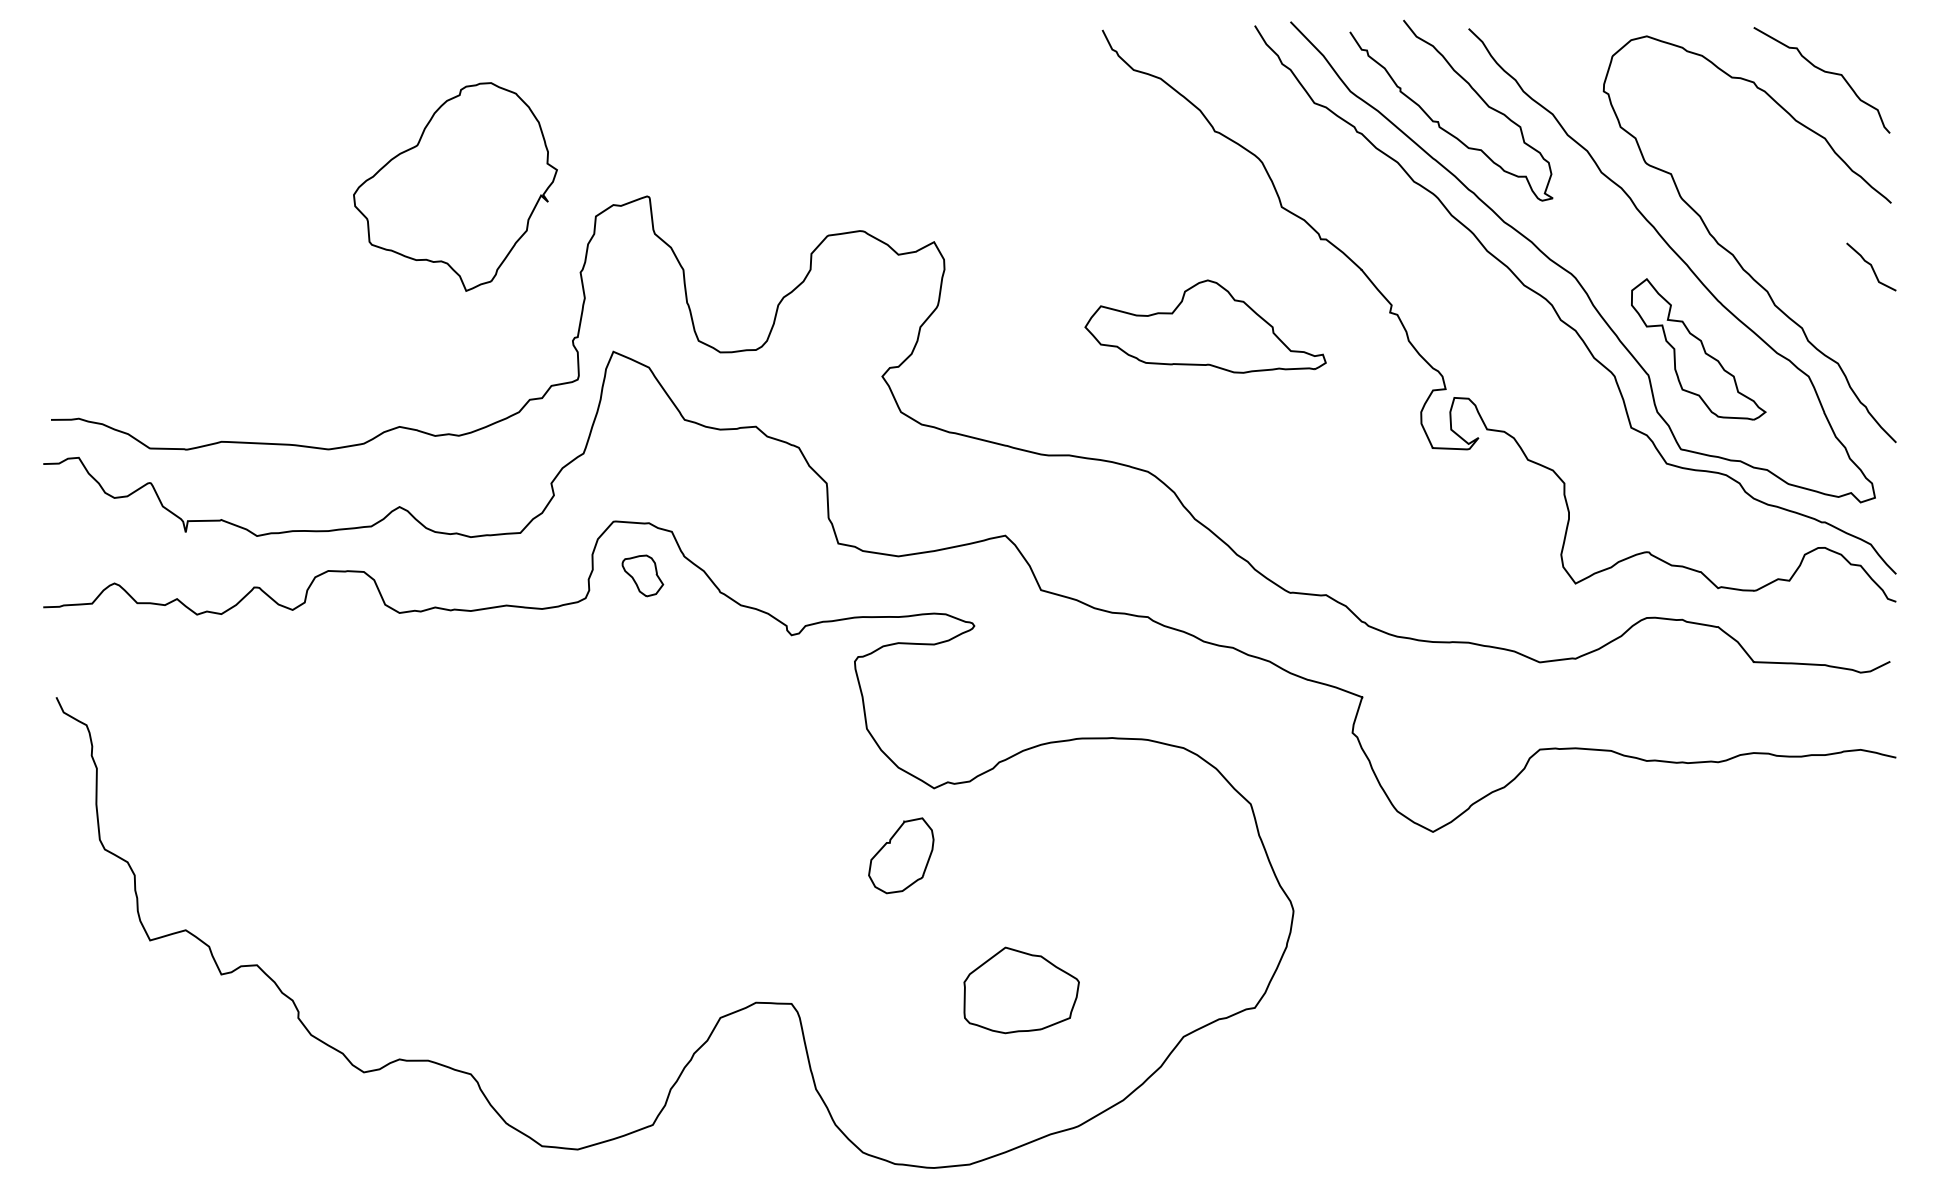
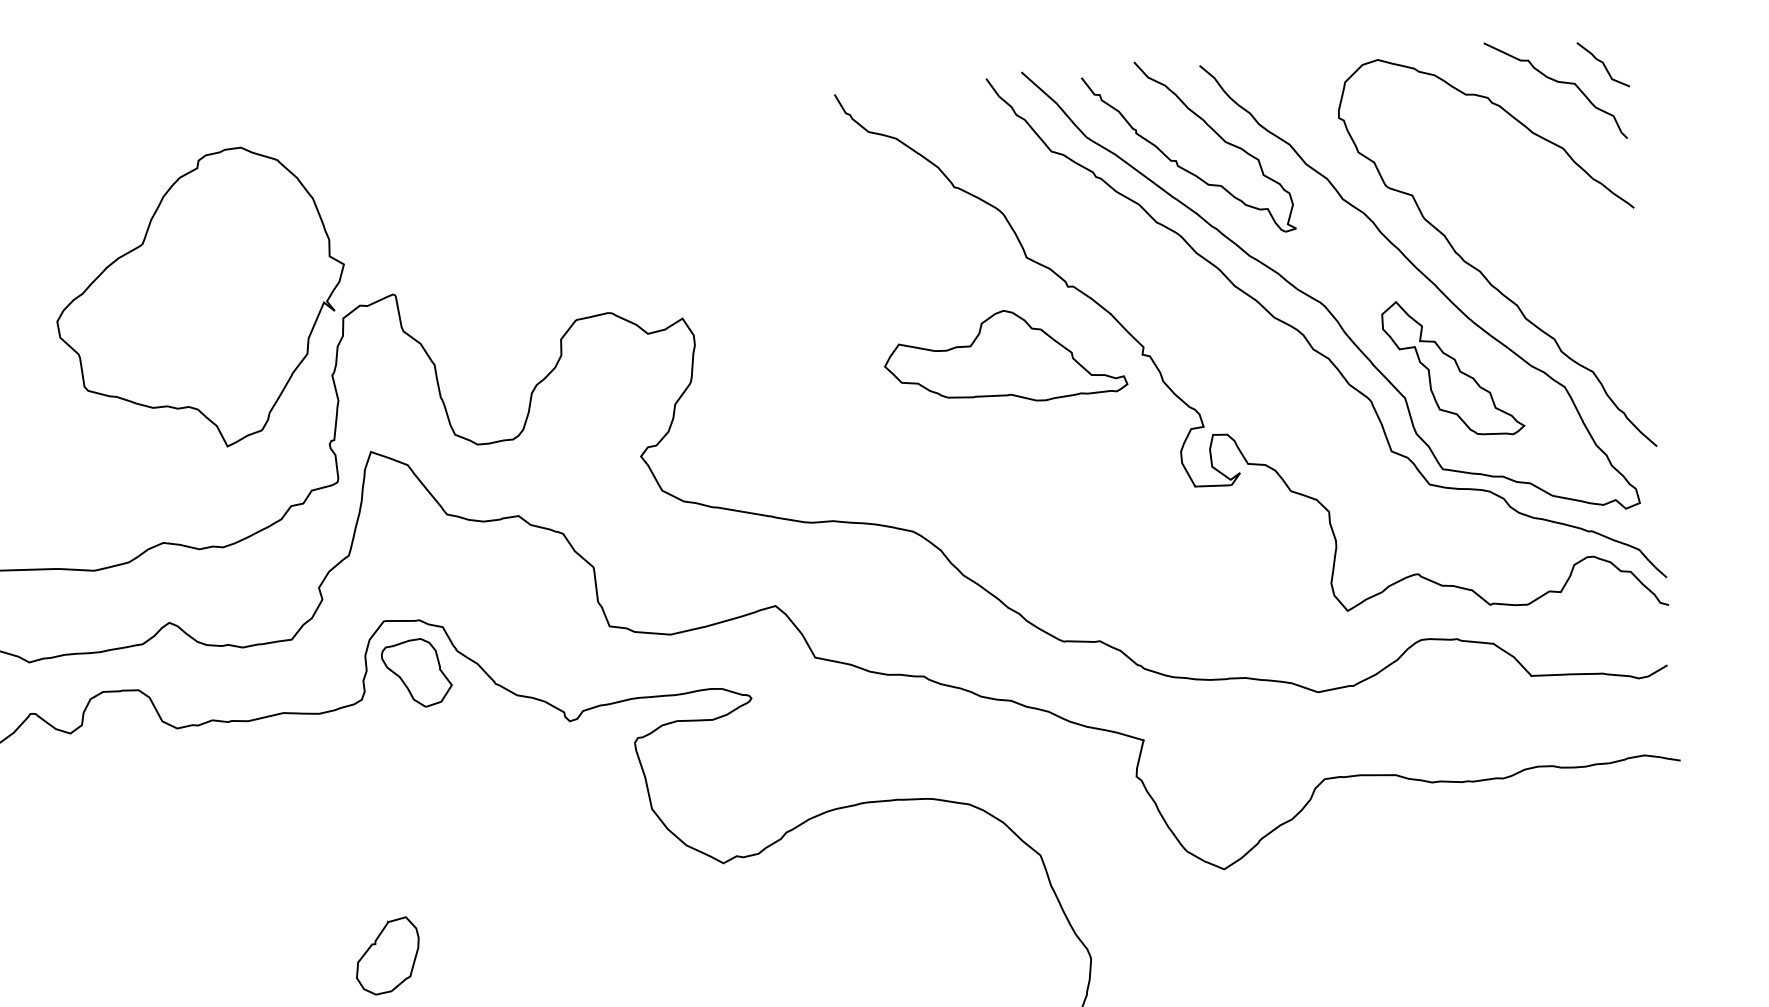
part: (455, 186) -> (201, 299), size x1.43
curve: (1871, 266) -> (1603, 64), moved
part: (1205, 326) -> (1004, 356), moved
part: (642, 575) -> (416, 672), size x1.67
part: (901, 855) -> (387, 955), moved

